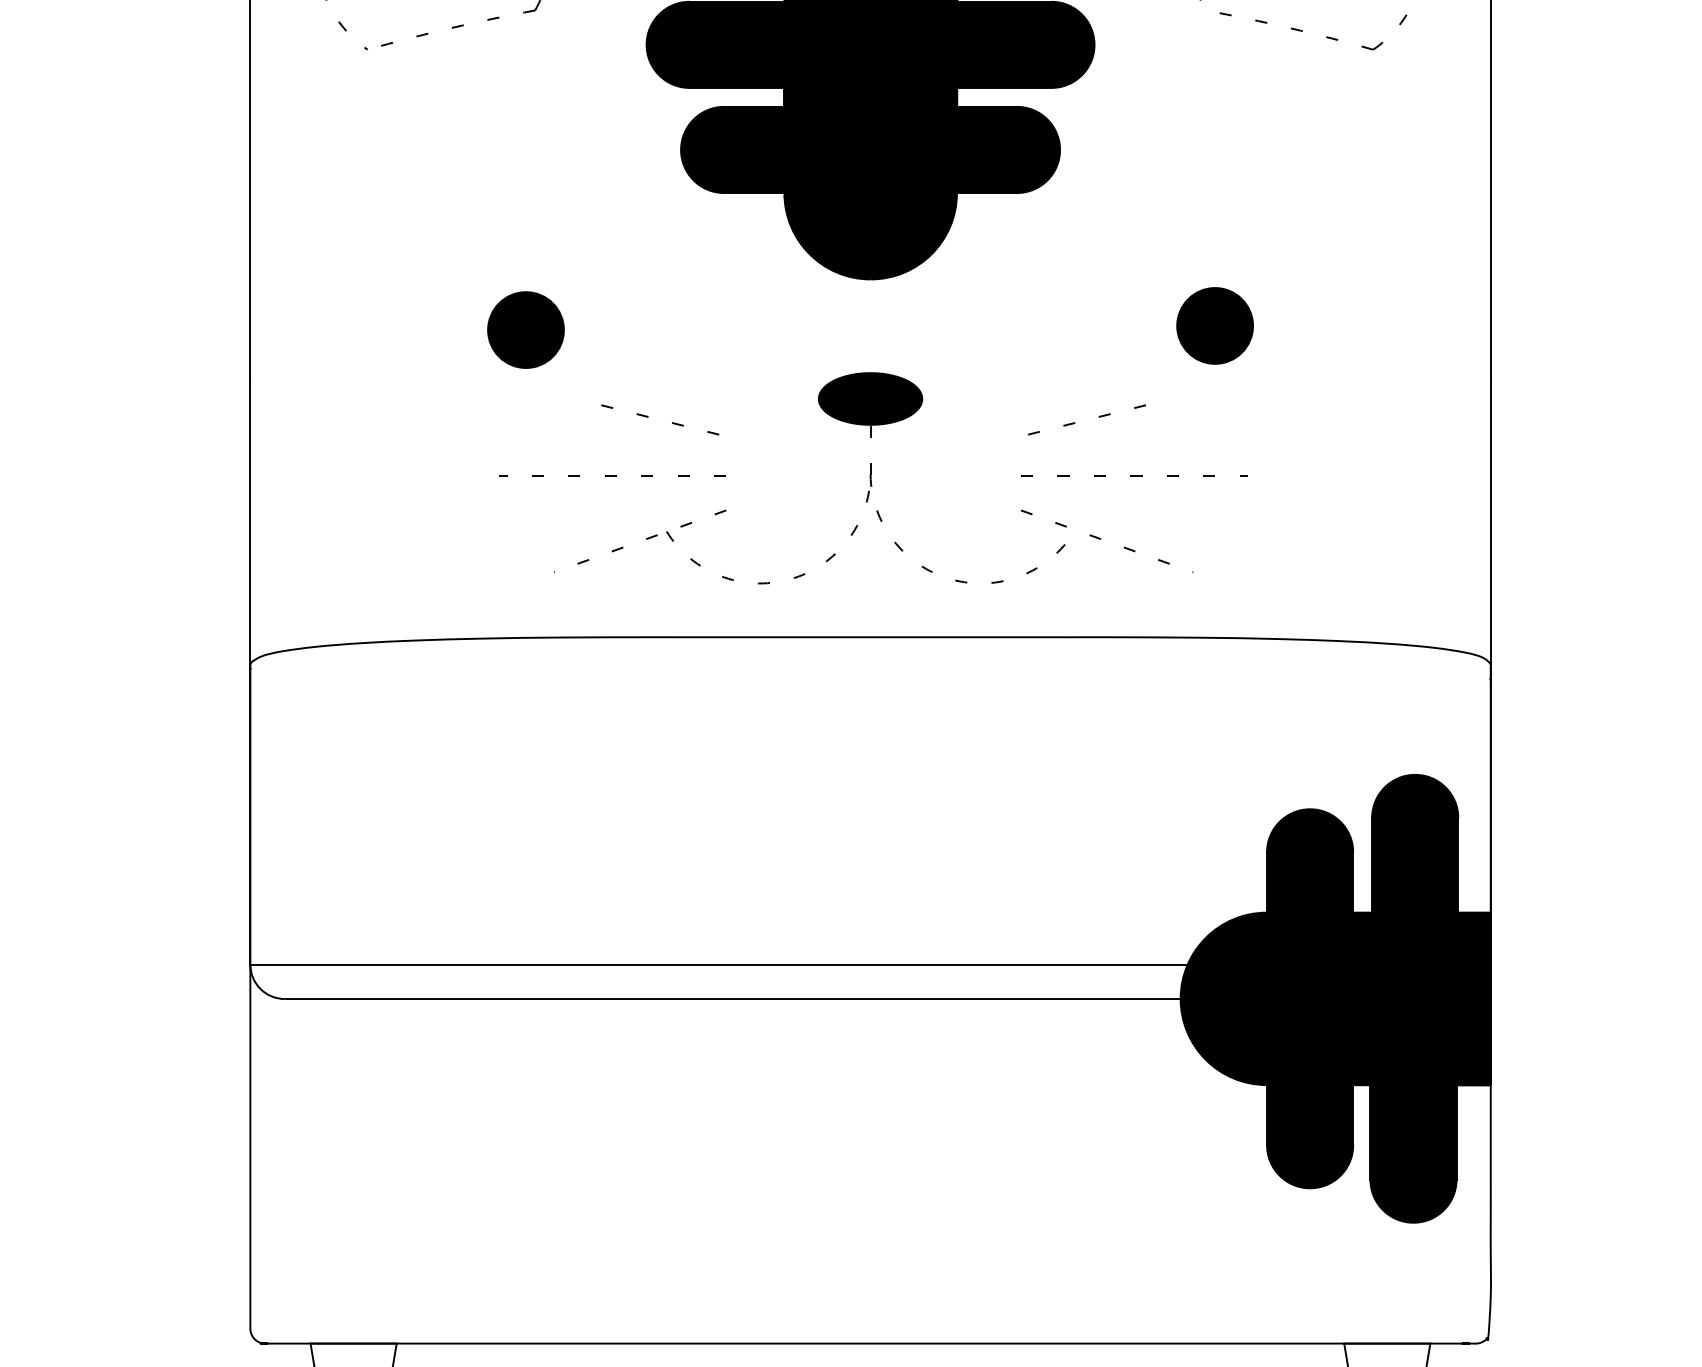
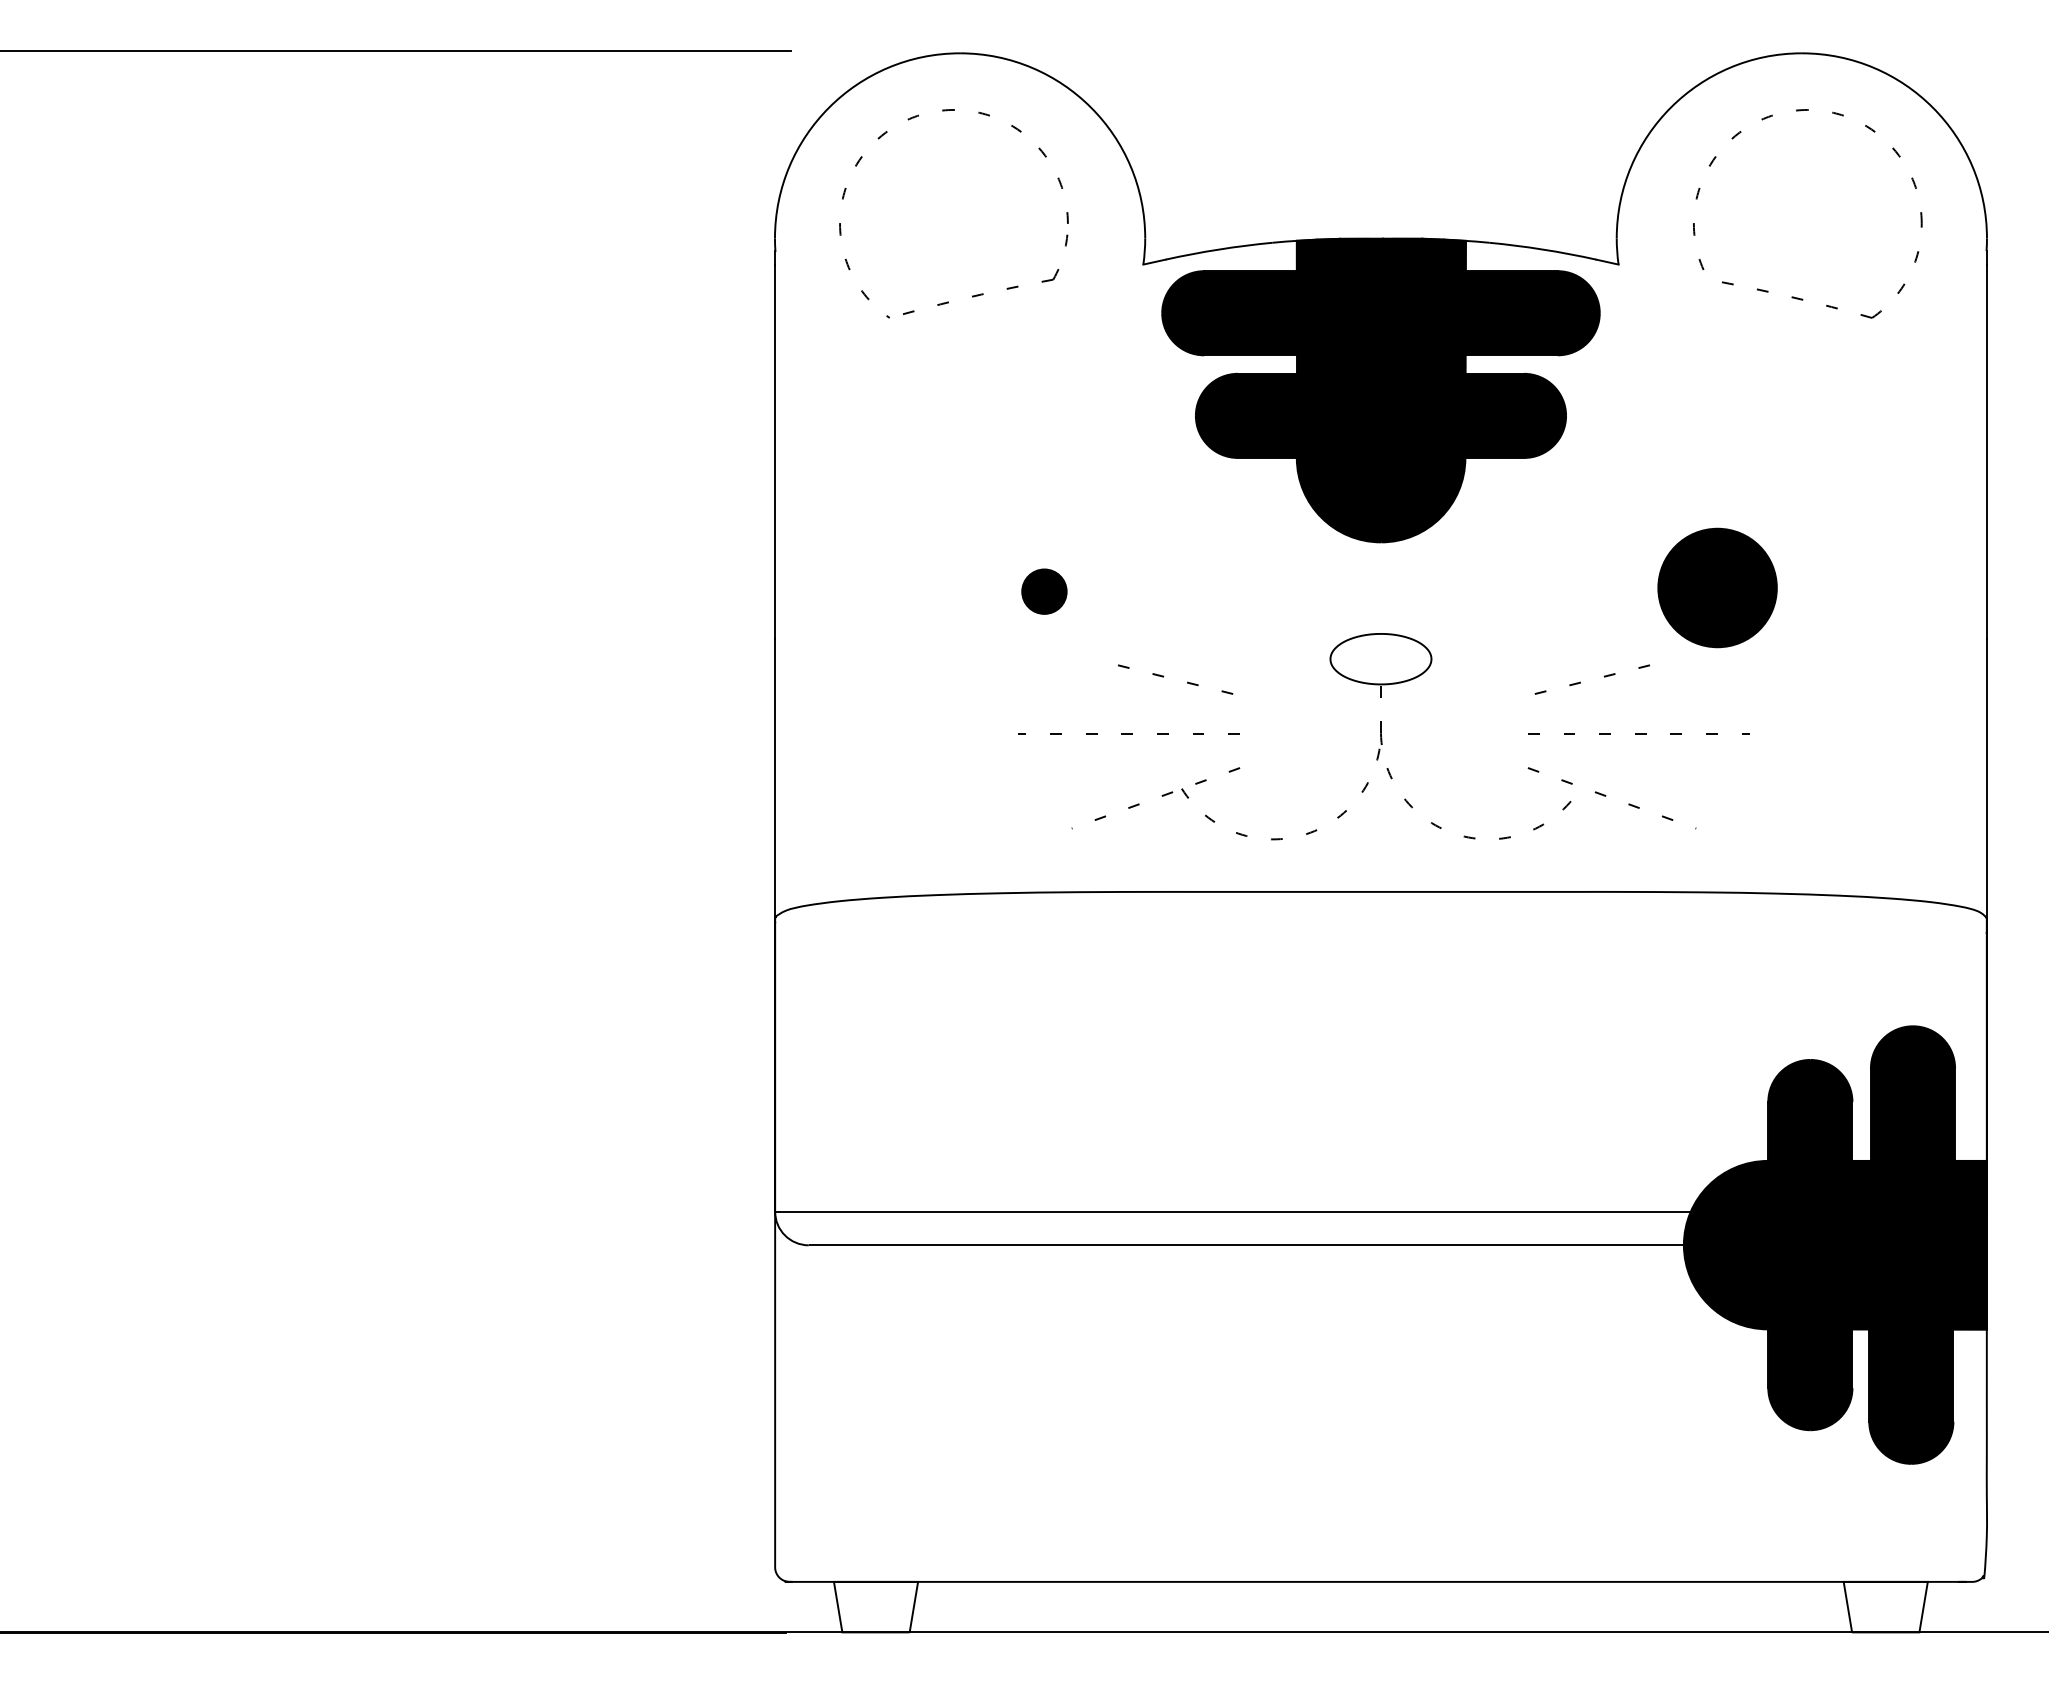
part: (1215, 325) -> (1717, 587), size x1.6
part: (526, 329) -> (1044, 591), size x0.6
fill: (870, 398) -> (1380, 658), removed

